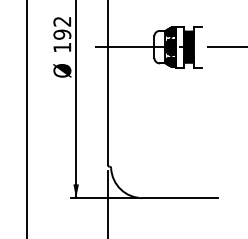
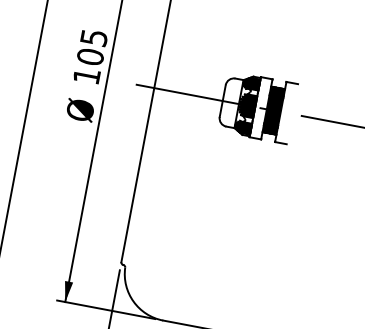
text: (62, 28) -> (92, 47), 192 -> 105

